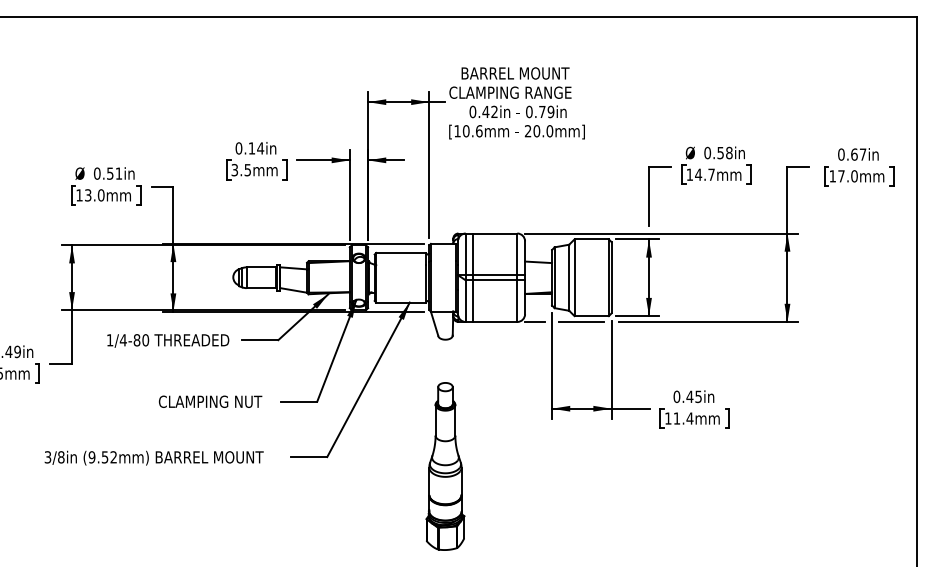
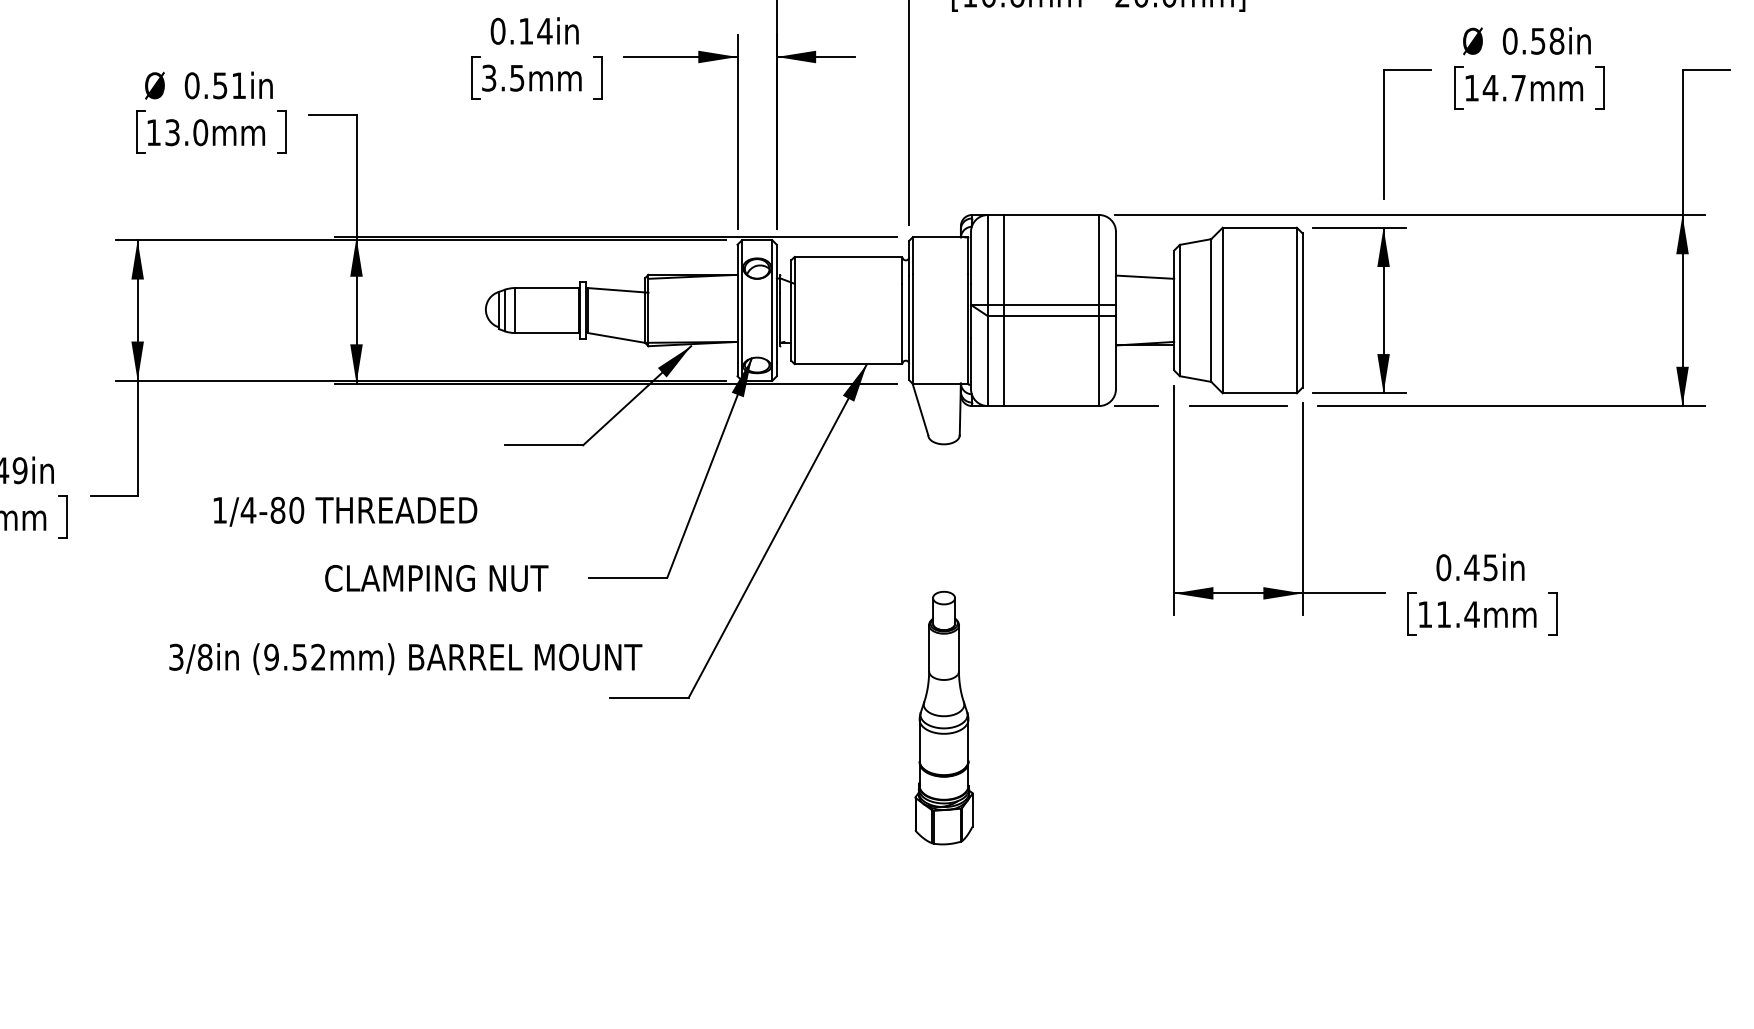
text: (168, 340) -> (345, 510), moved
text: (153, 457) -> (404, 657), moved
part: (445, 466) -> (944, 718), size x0.7

